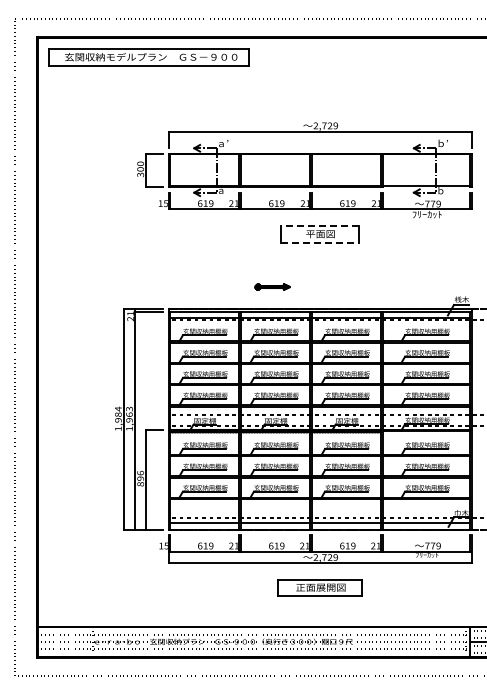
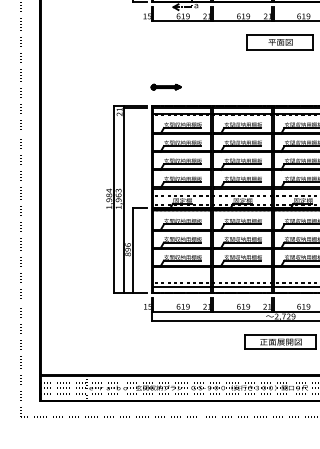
line: (320, 226) -> (280, 35), dashed -> solid
line: (320, 242) -> (280, 49), dashed -> solid
part: (272, 286) -> (166, 86), moved

